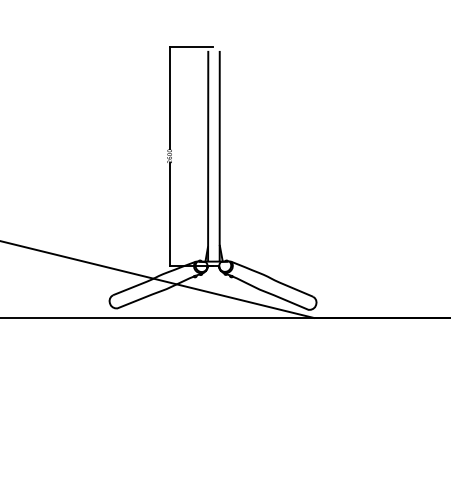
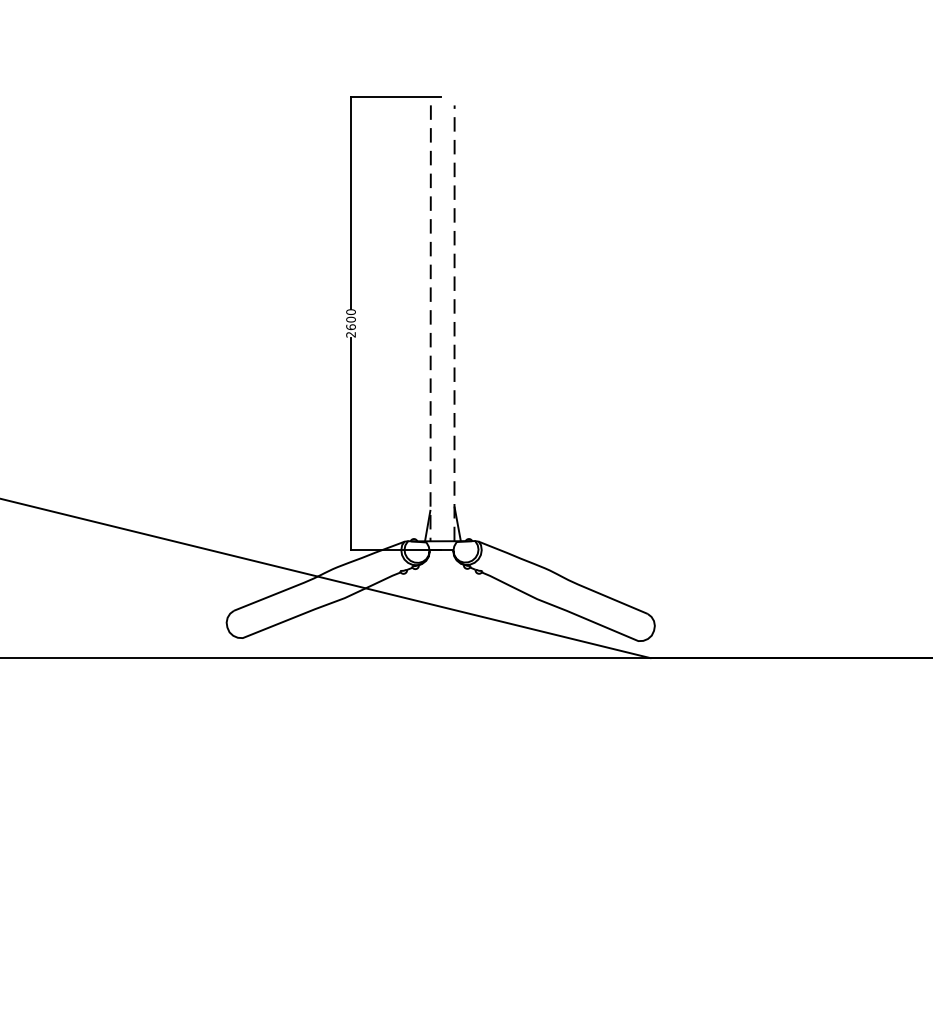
line: (219, 155) -> (454, 321), solid -> dashed
line: (208, 156) -> (431, 323), solid -> dashed

